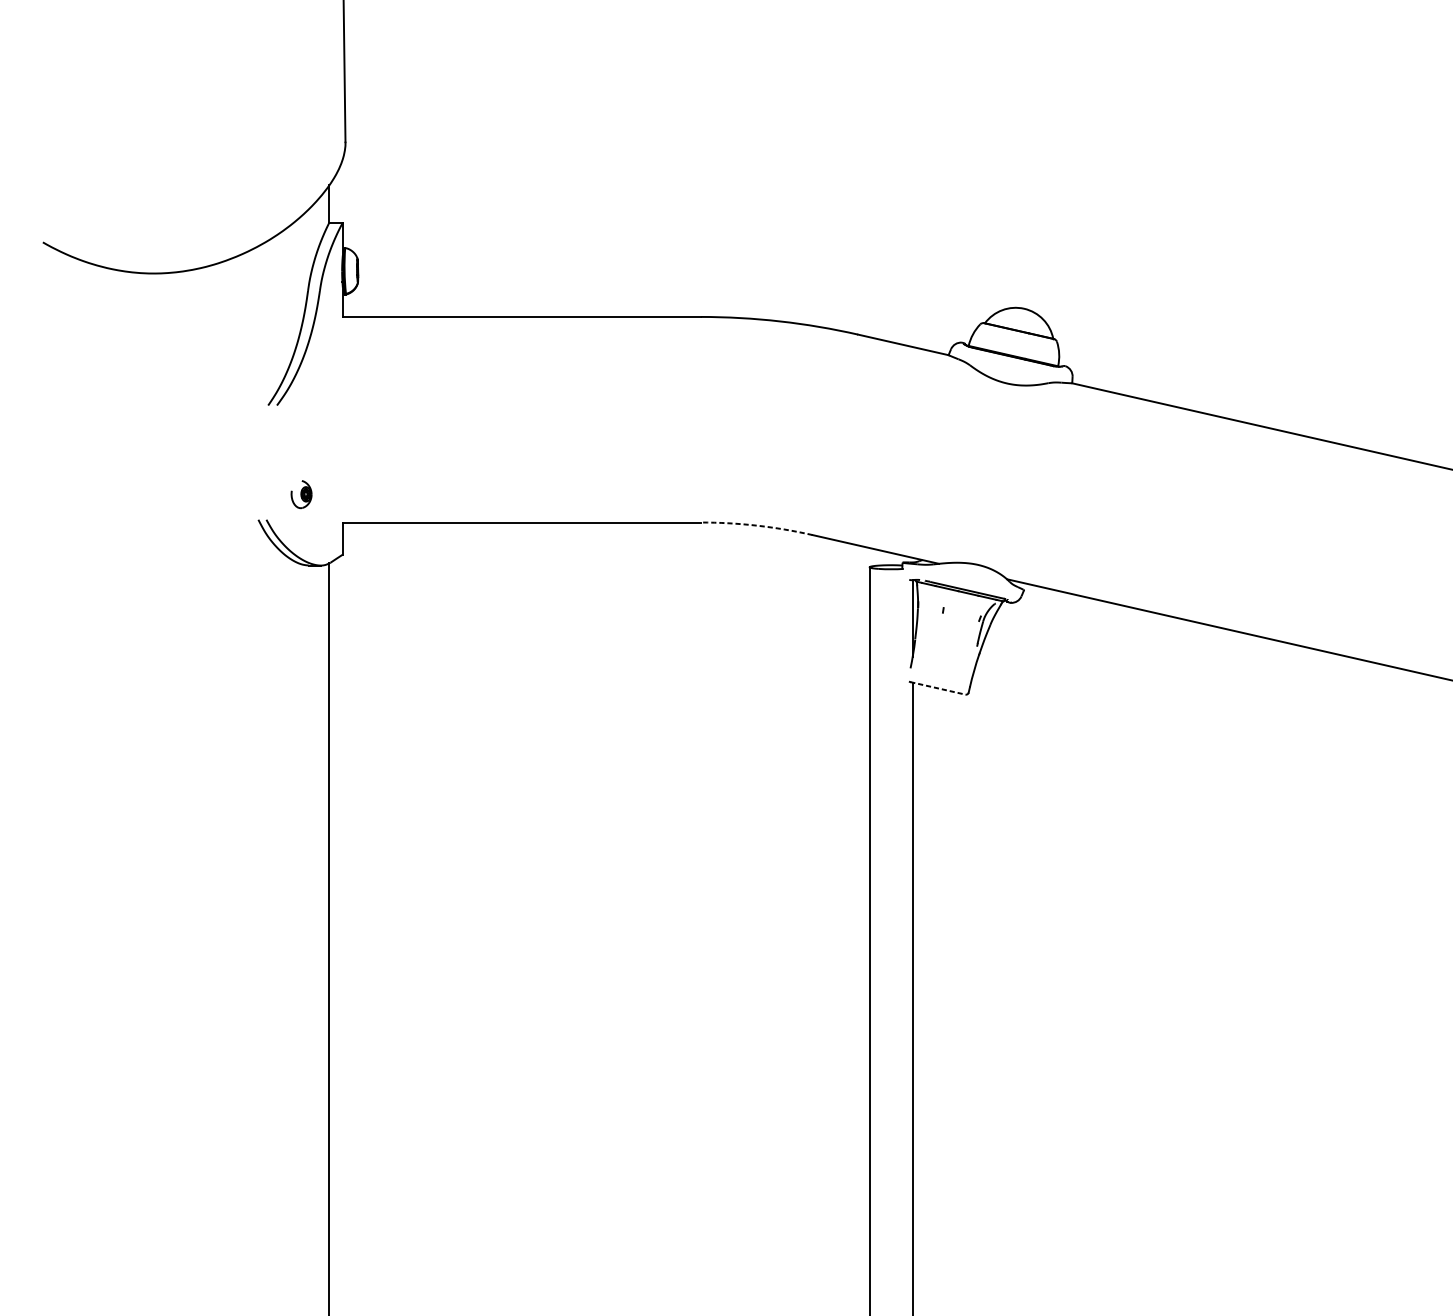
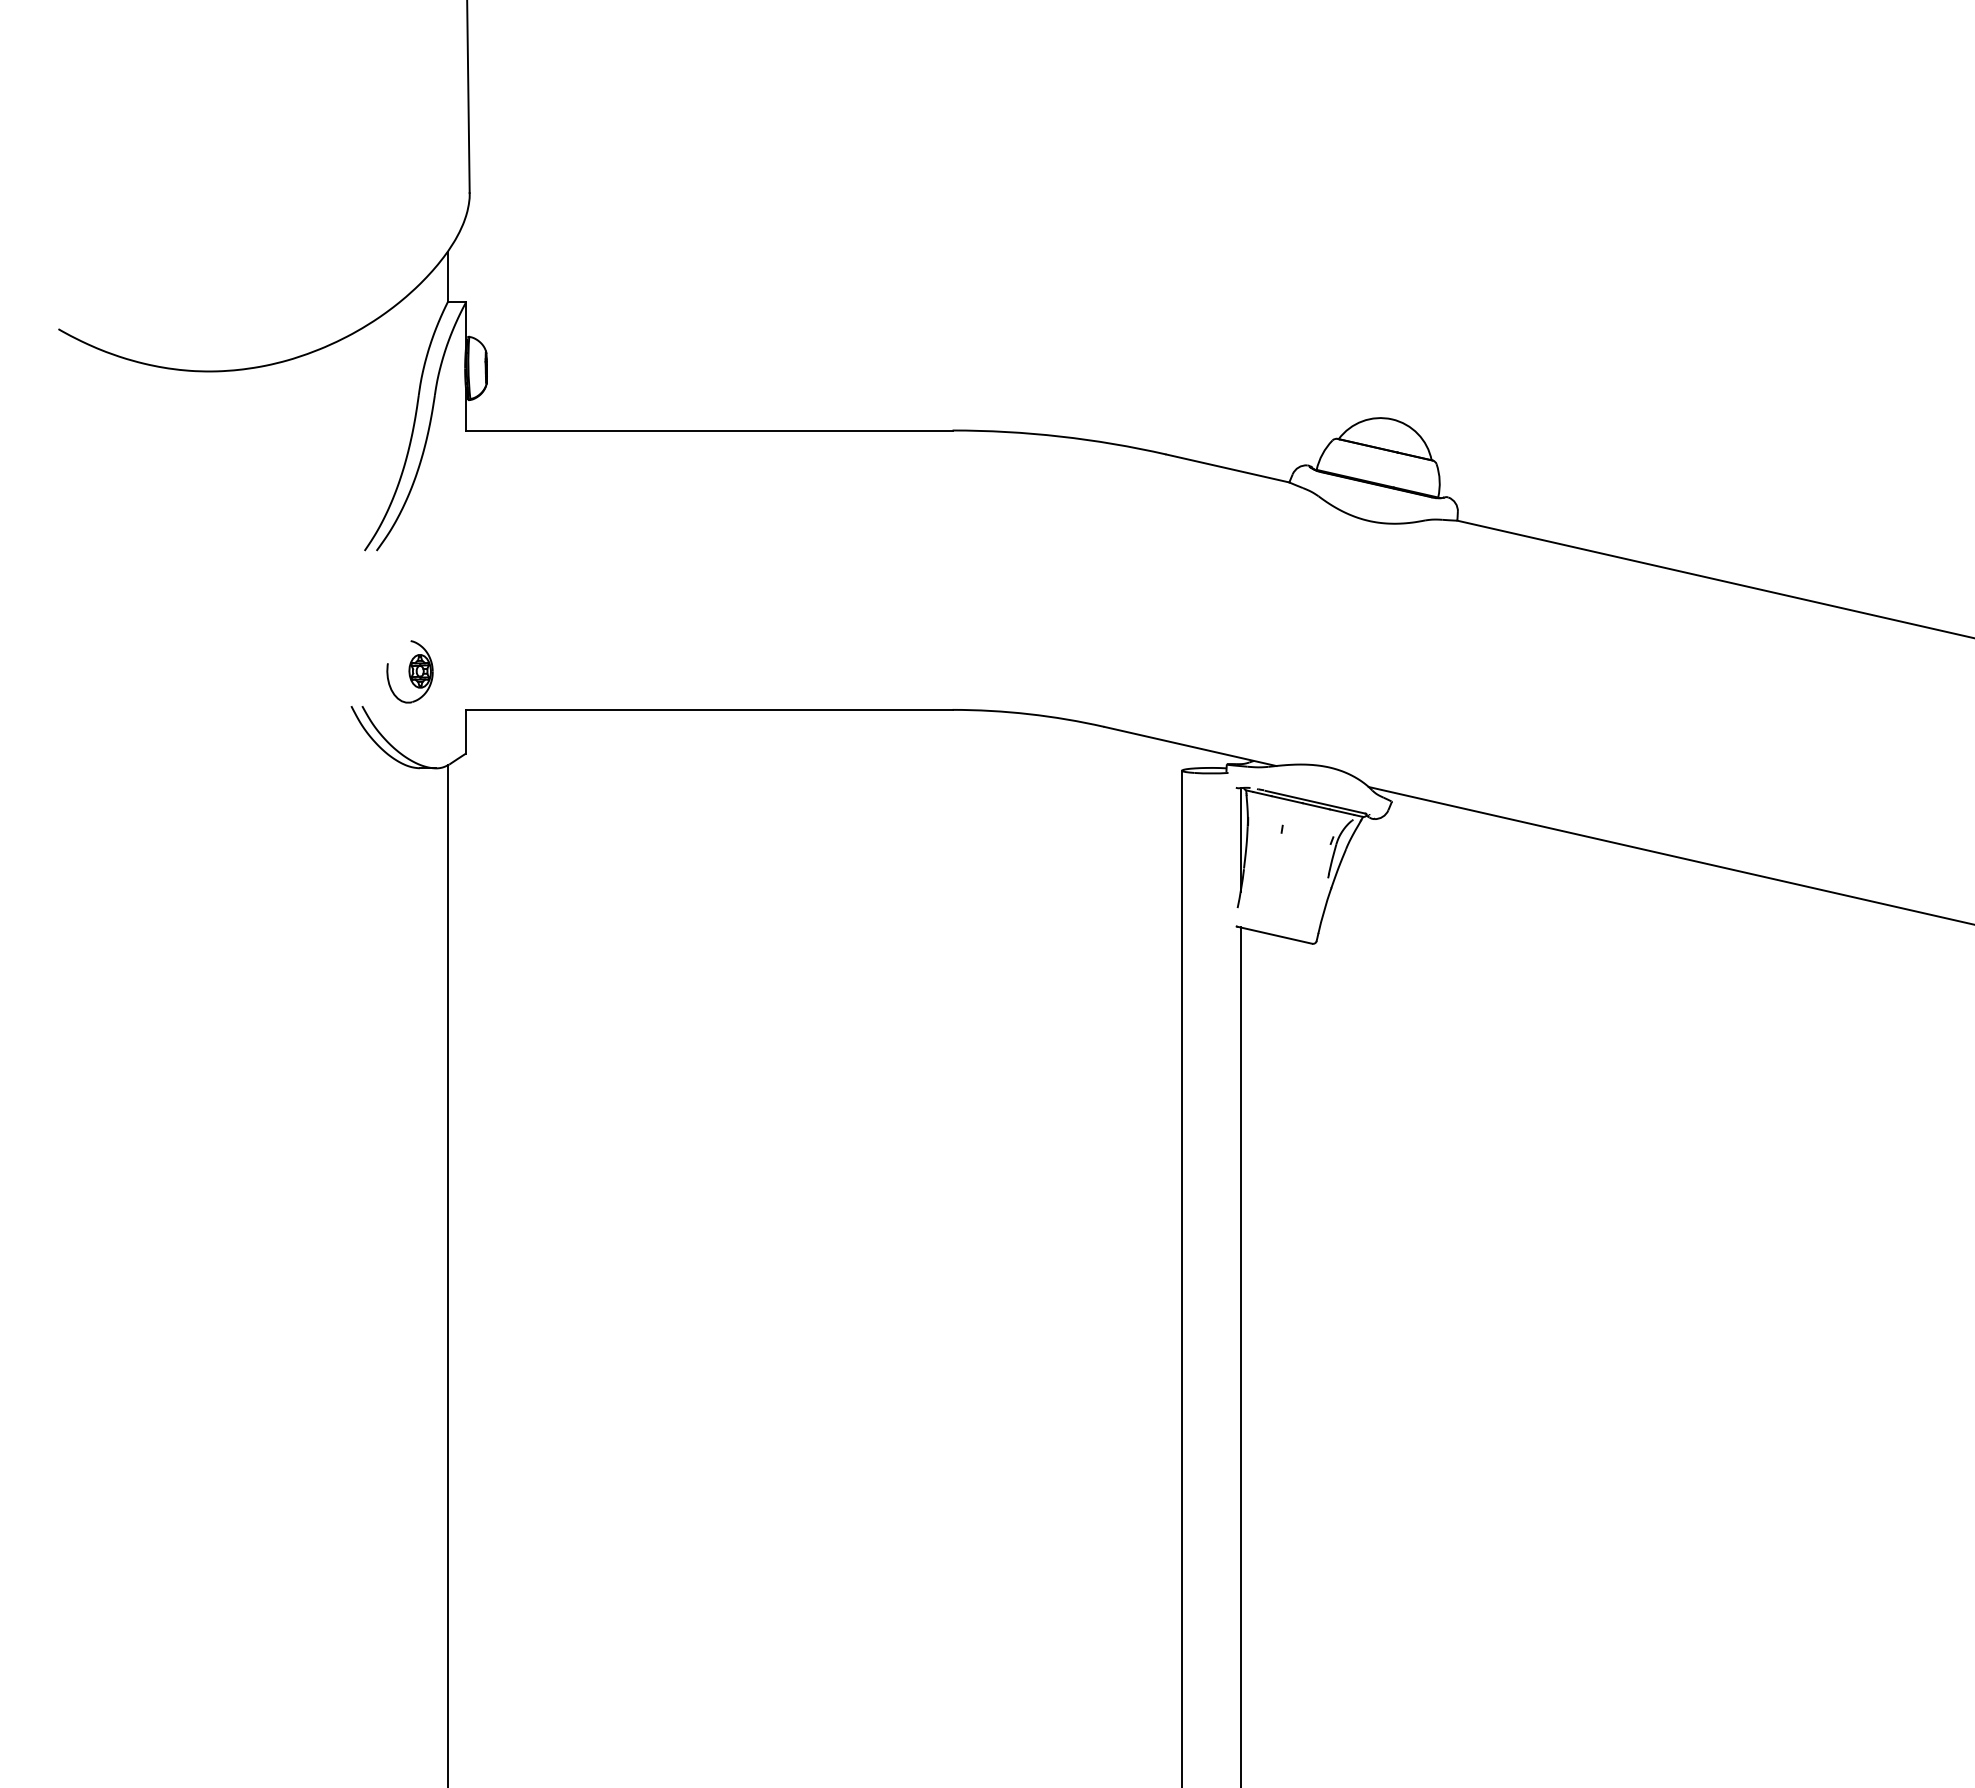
part: (301, 494) -> (409, 671), size x1.67
arc: (756, 525) -> (1028, 714), dashed -> solid
line: (937, 688) -> (1274, 935), dashed -> solid

